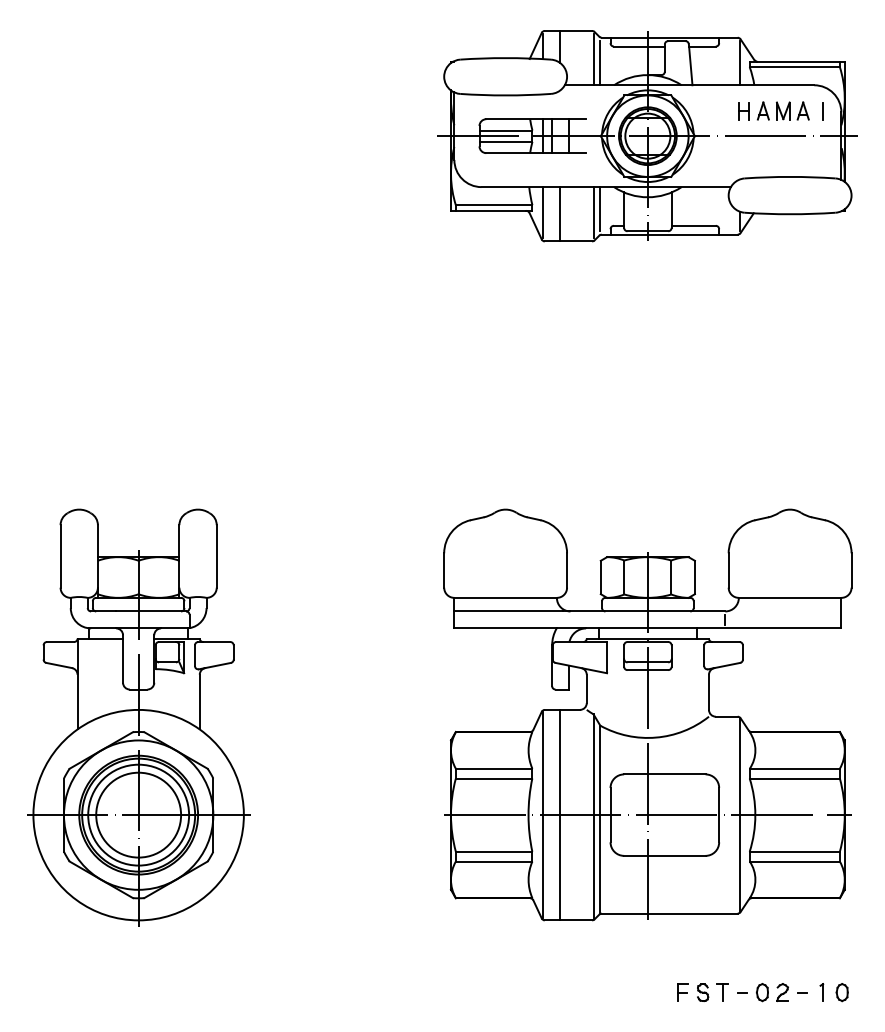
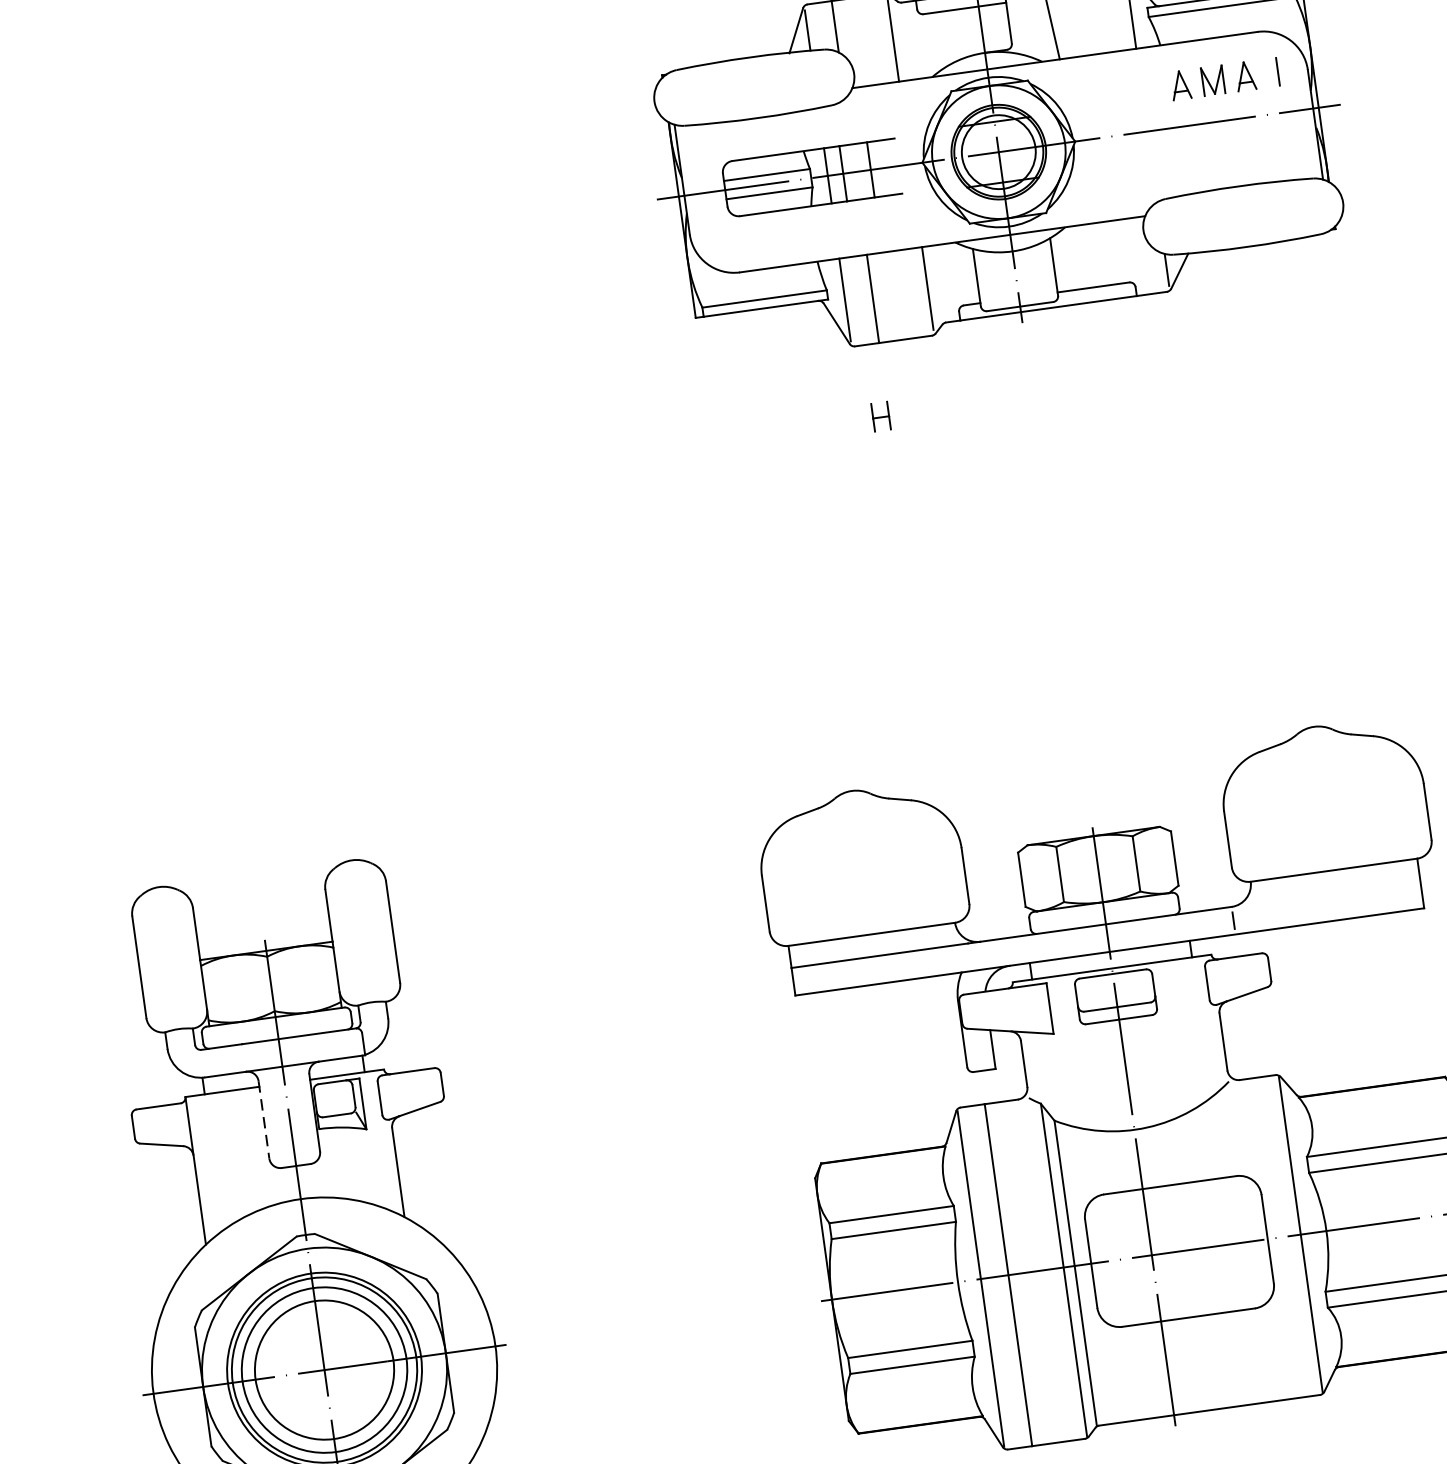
line: (600, 63) -> (905, 44), removed
part: (743, 111) -> (880, 417), moved
line: (600, 209) -> (938, 281), removed
line: (123, 658) -> (264, 1118), solid -> dashed

